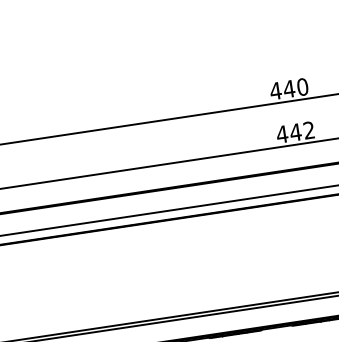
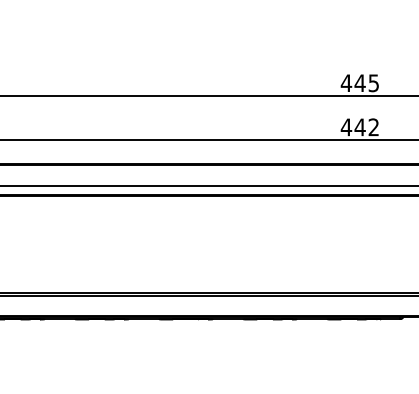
text: (302, 87) -> (373, 83), 440 -> 445

